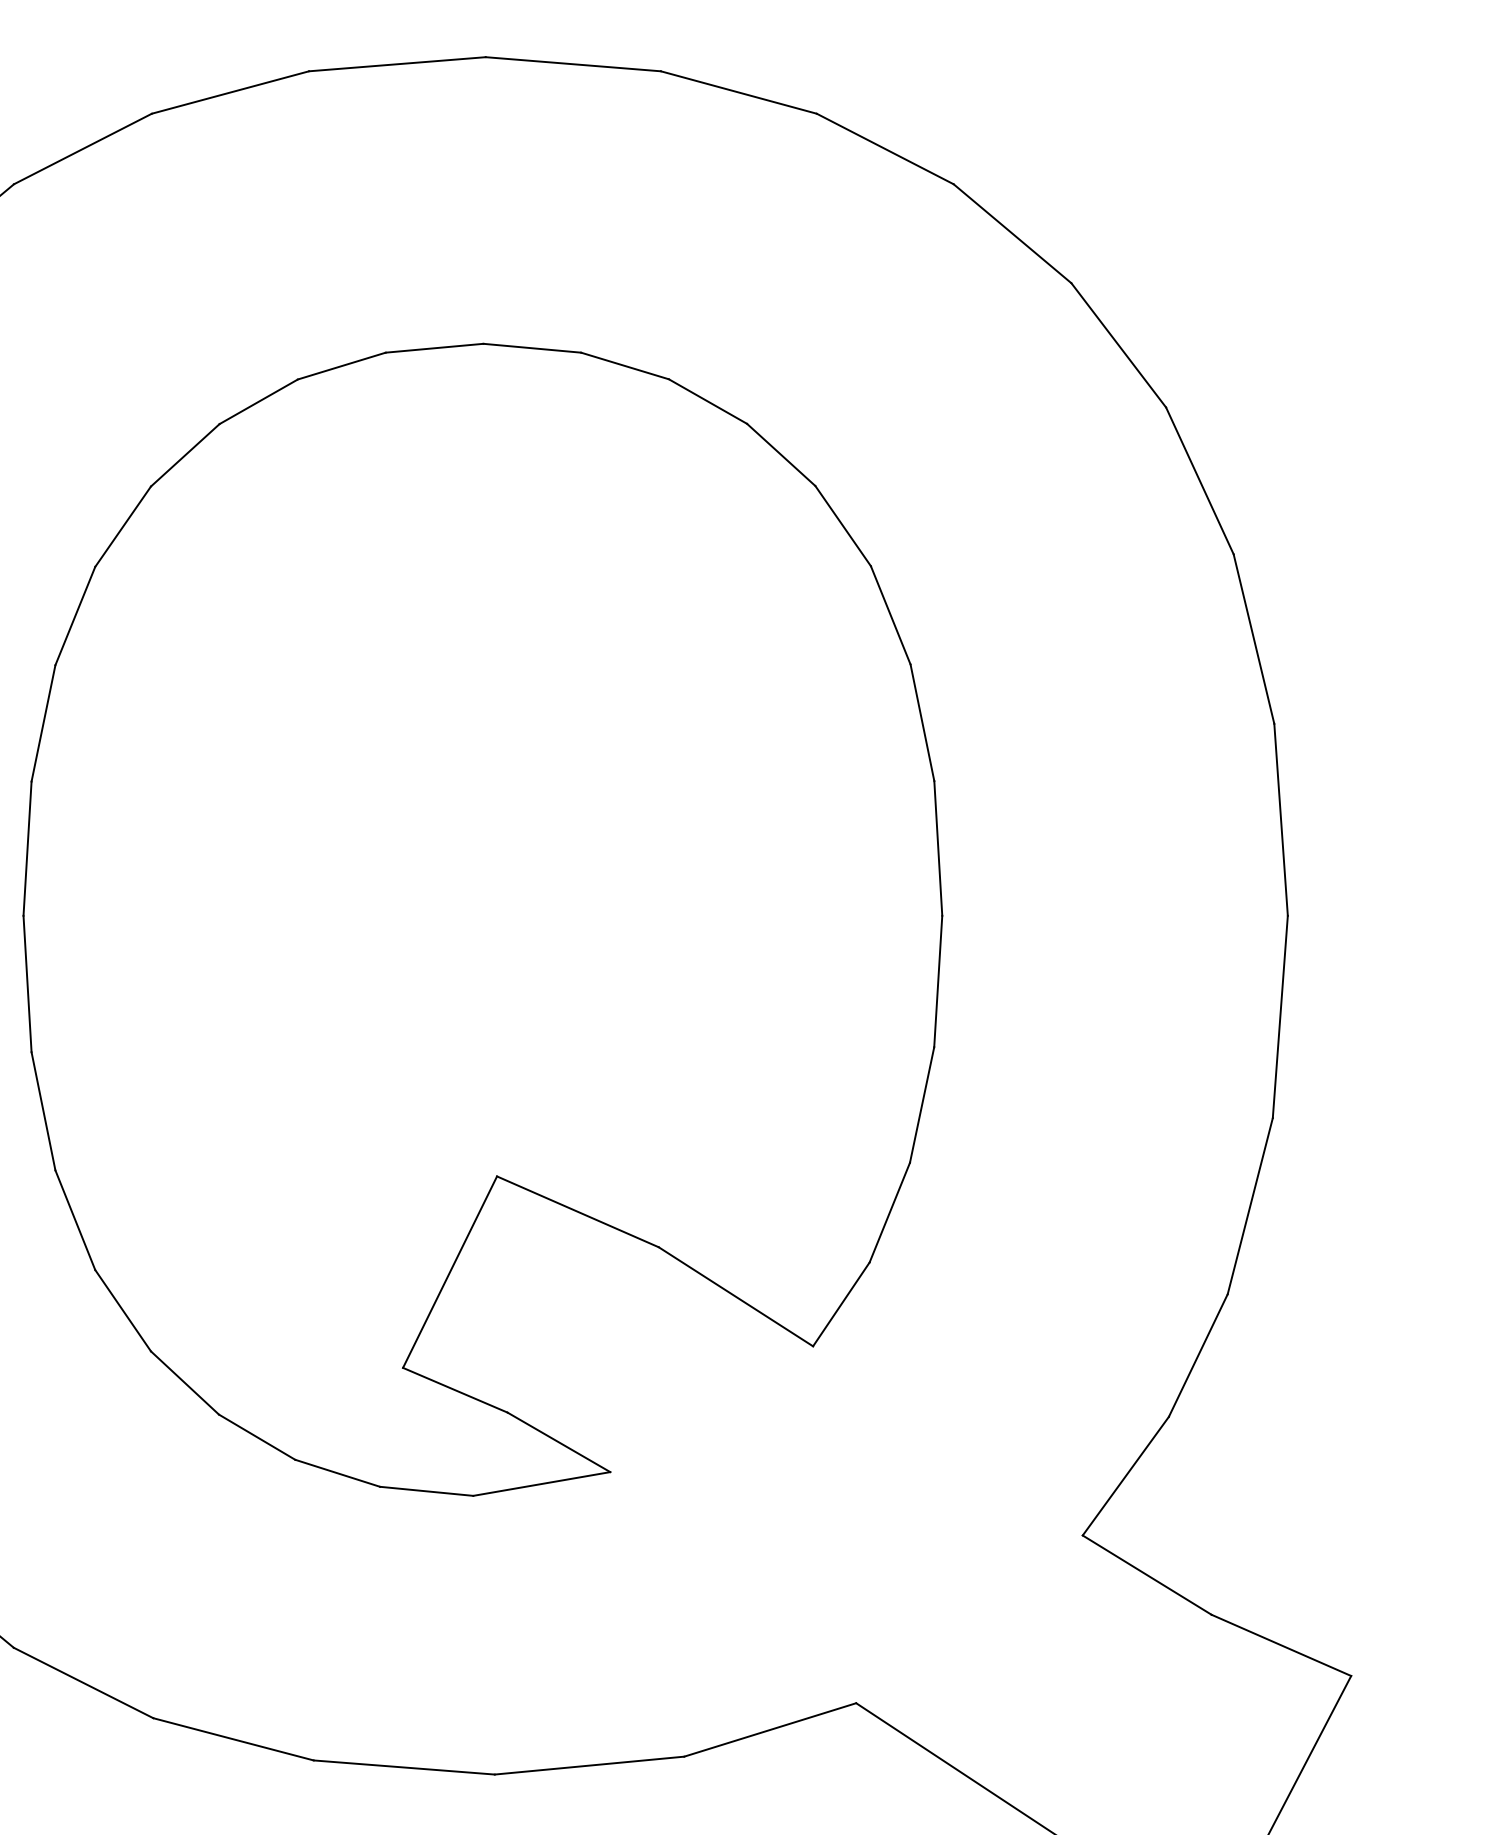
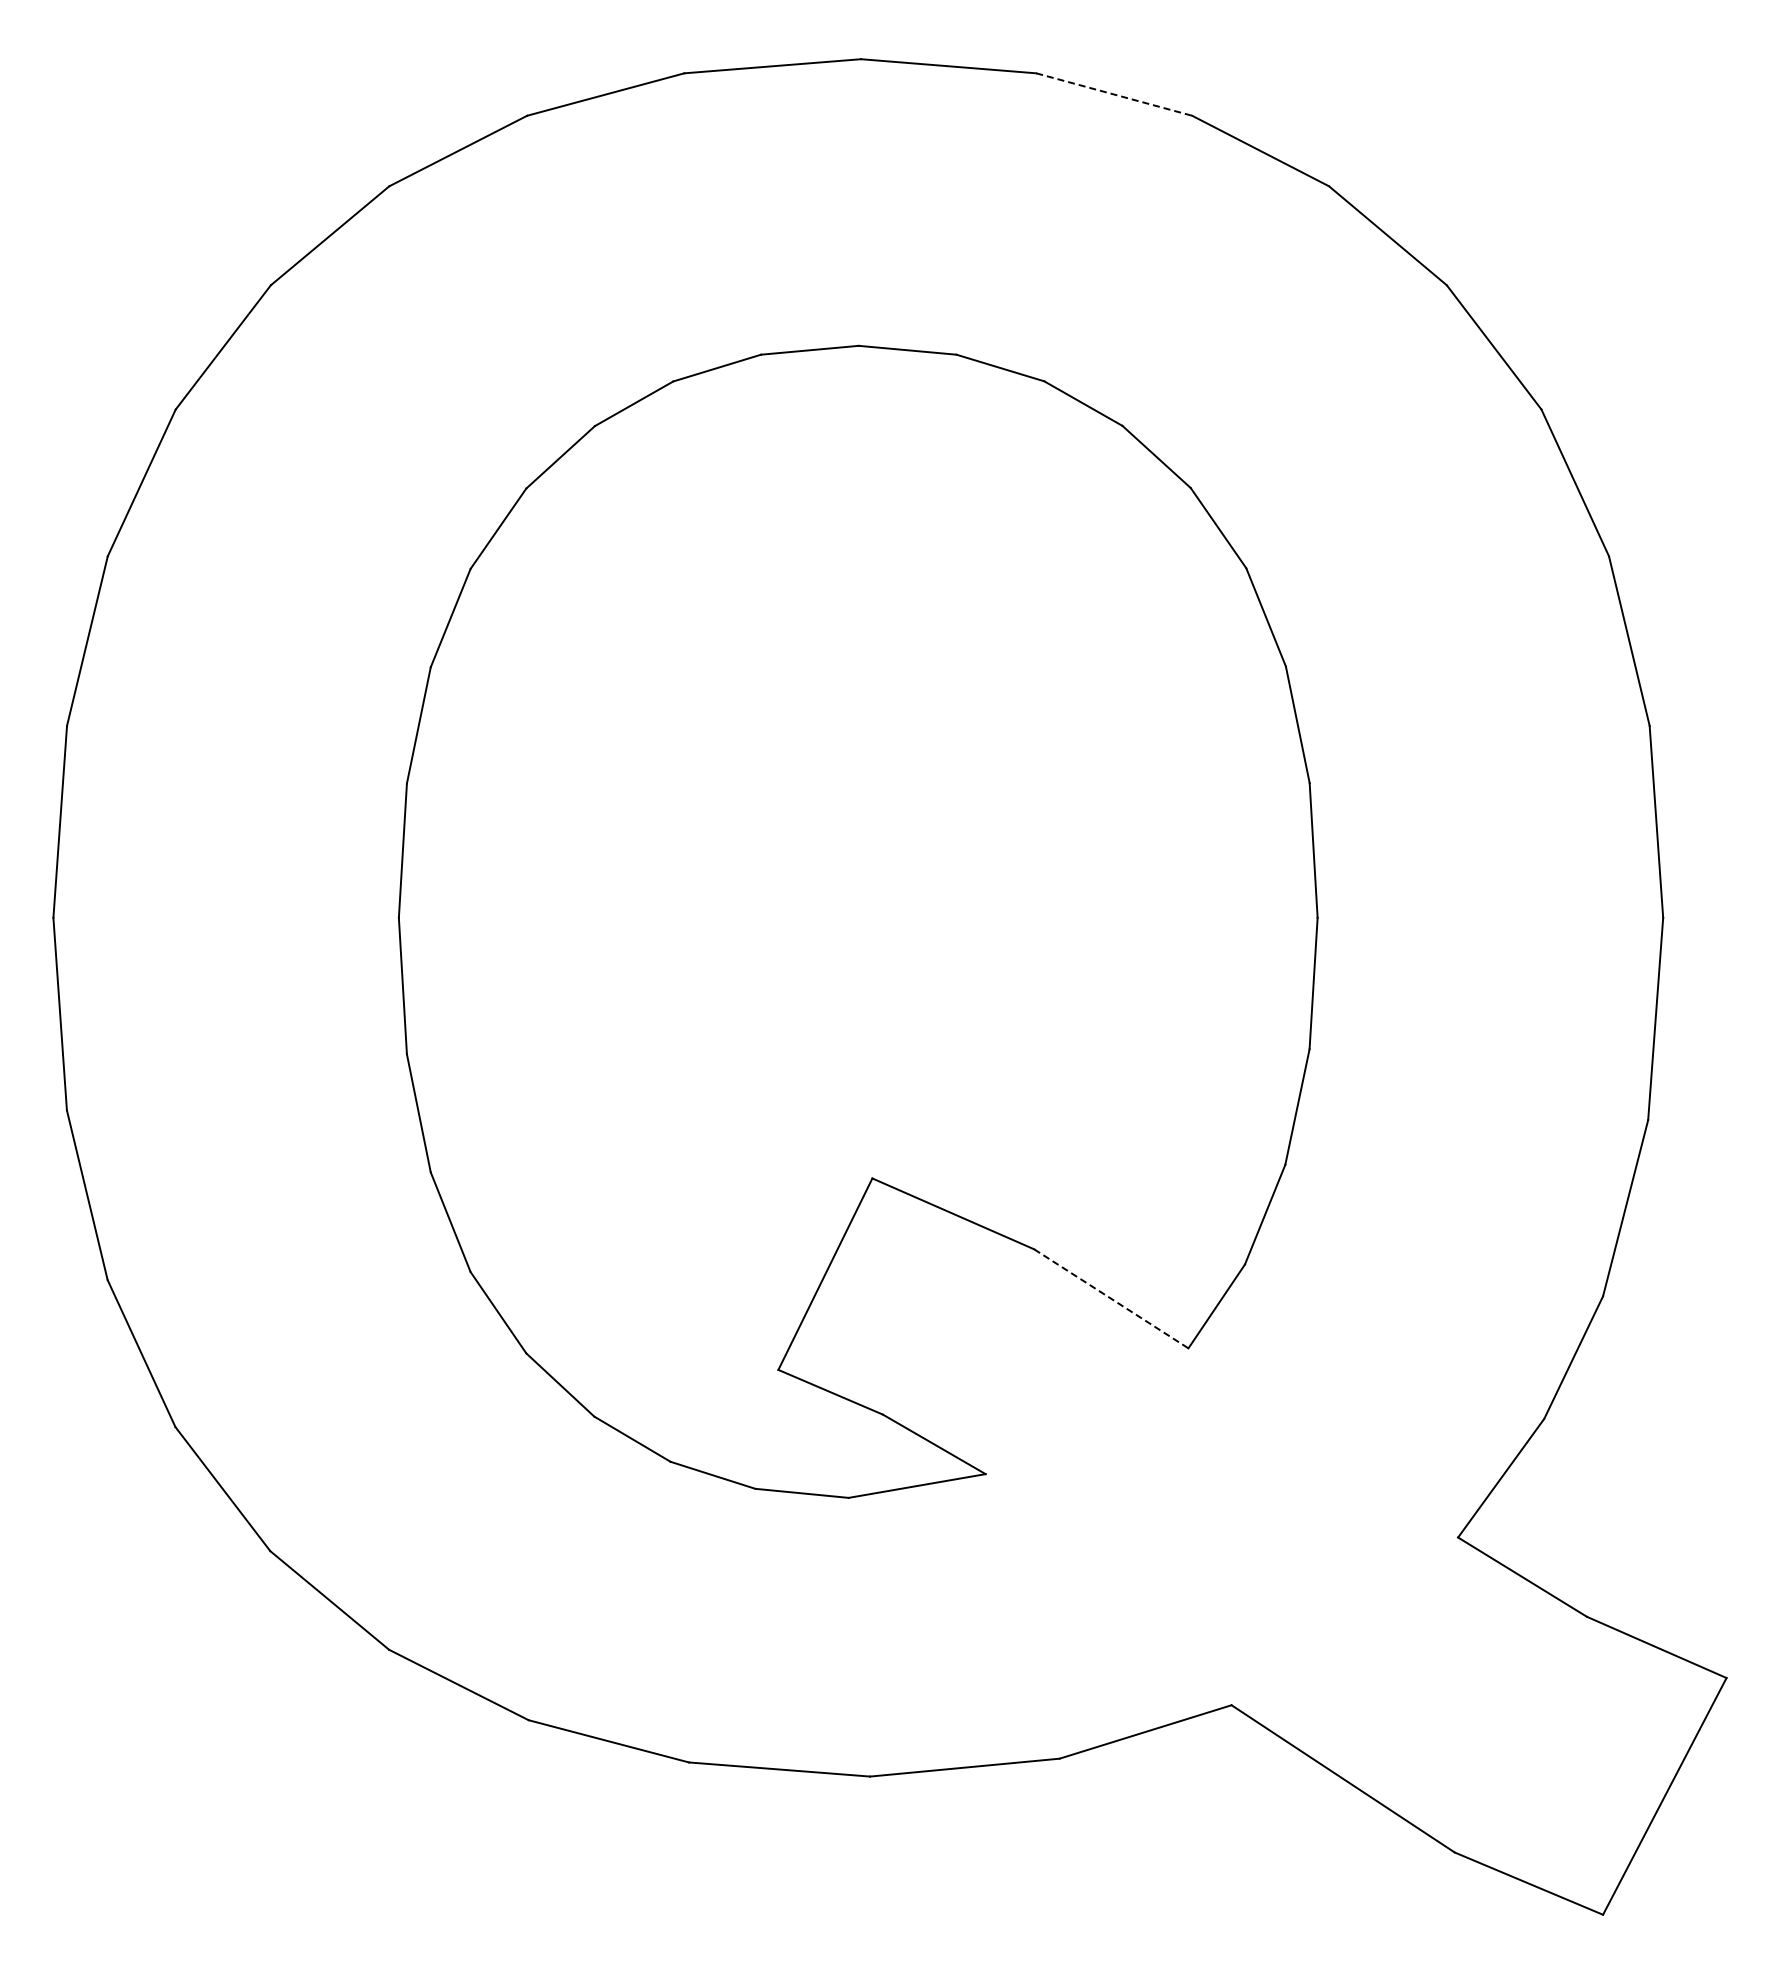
line: (739, 92) -> (1114, 94), solid -> dashed
line: (736, 1296) -> (1111, 1298), solid -> dashed

